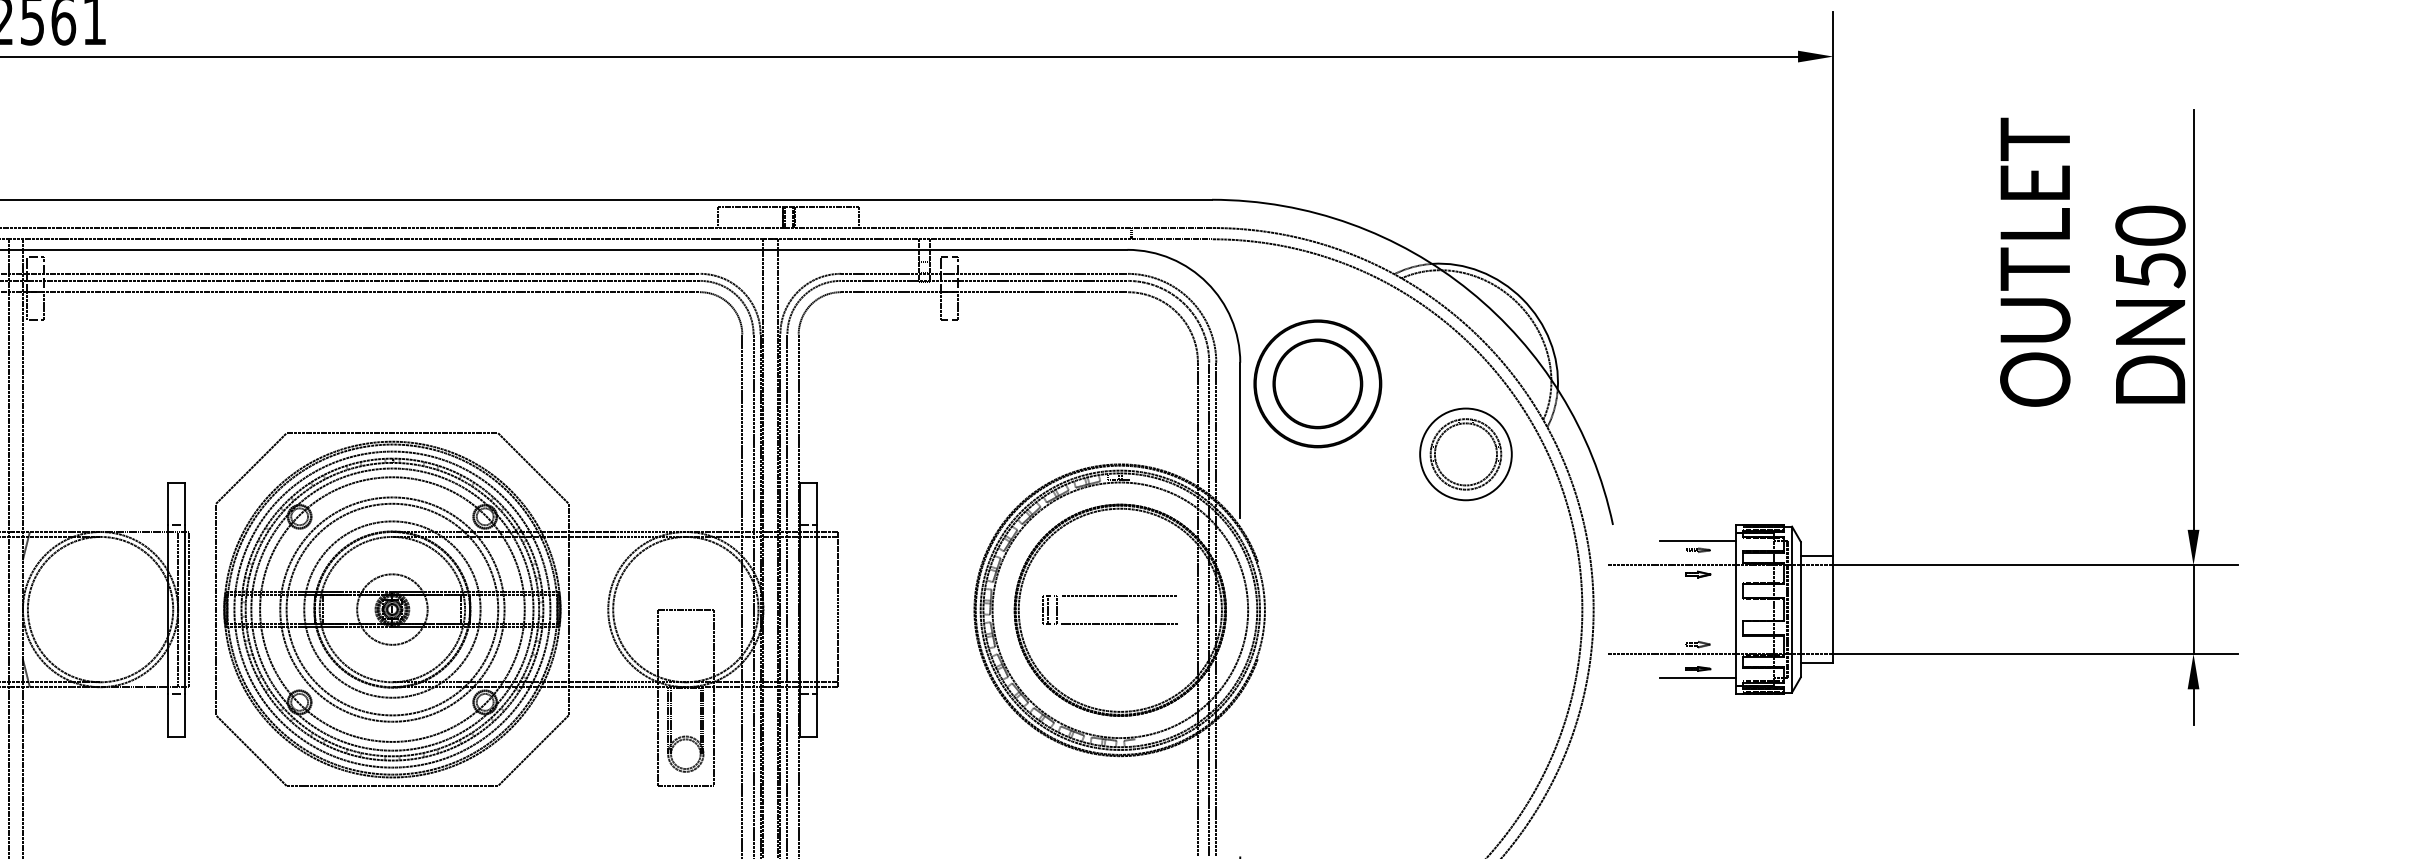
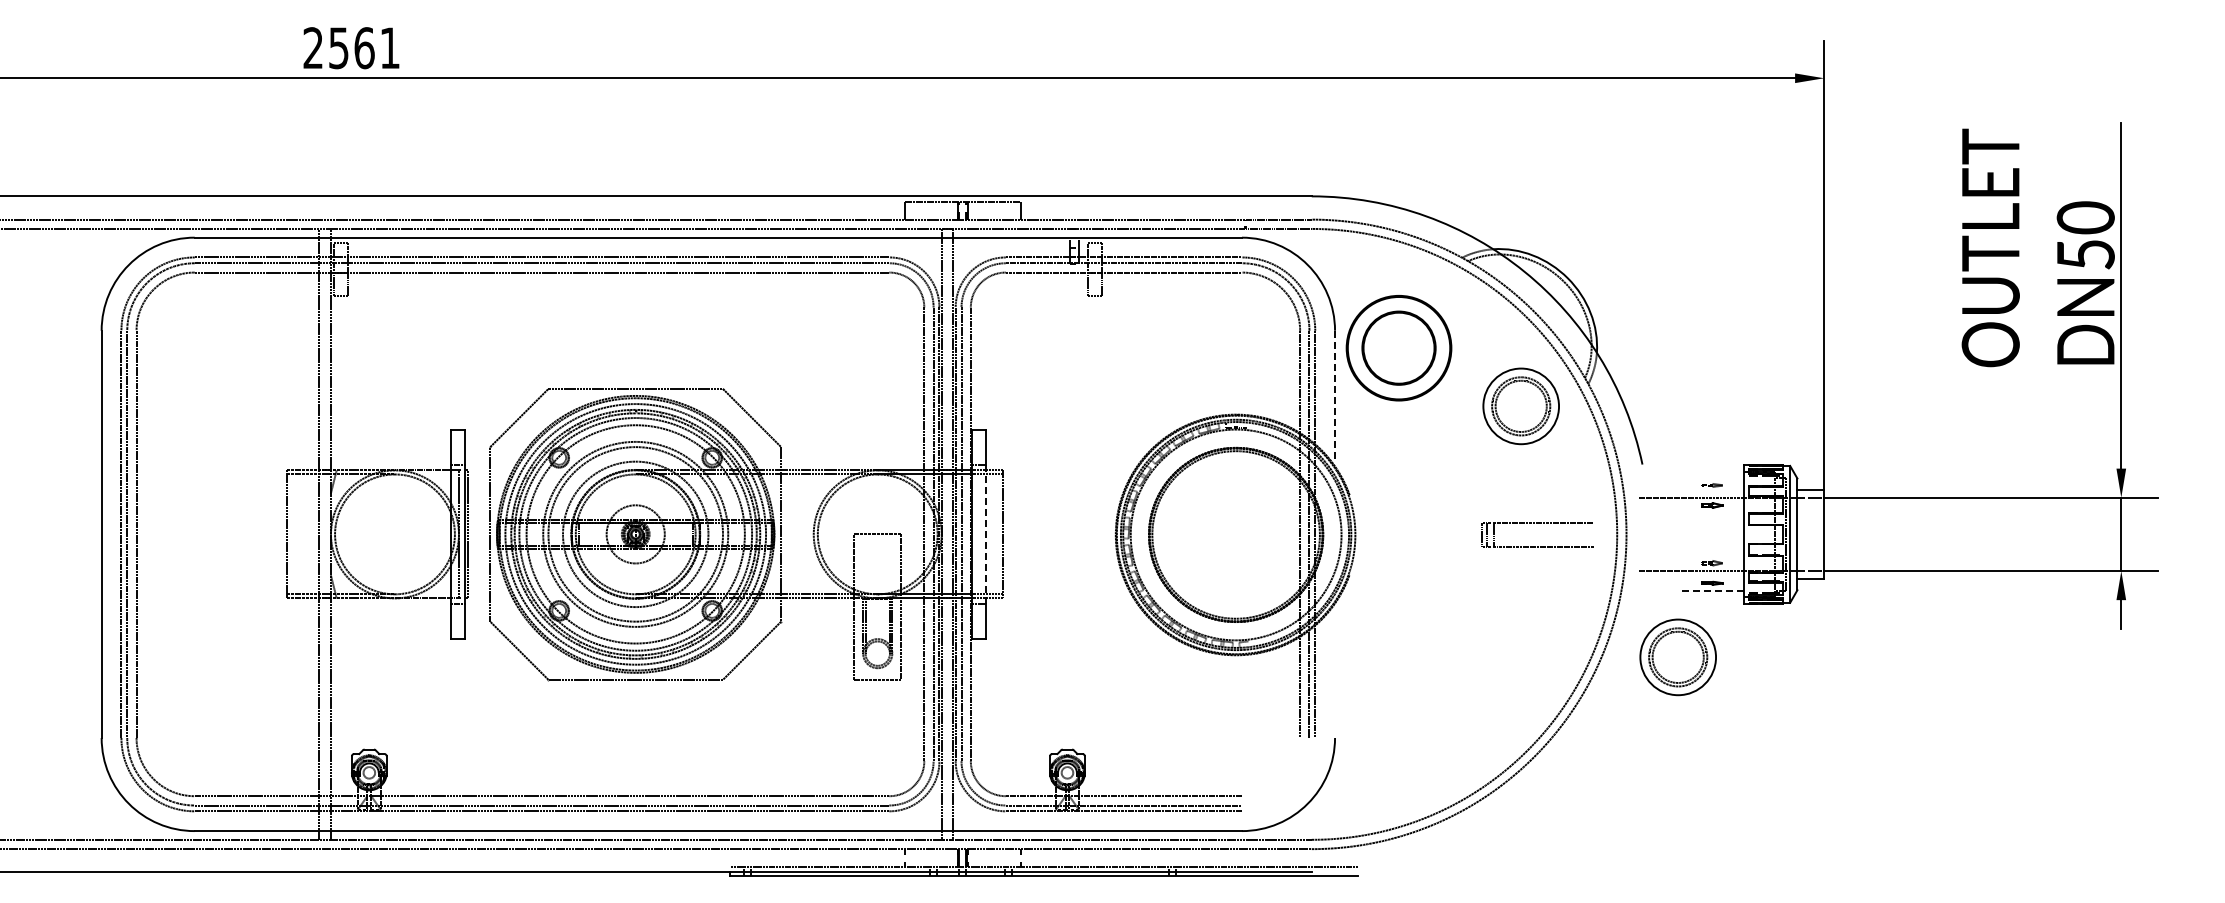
line: (1240, 439) -> (1335, 394), solid -> dashed
line: (1697, 540) -> (1712, 477), removed
part: (1109, 596) -> (1537, 523), moved
line: (816, 609) -> (985, 534), solid -> dashed
line: (1697, 677) -> (1712, 590), solid -> dashed
part: (1655, 758) -> (1677, 657), added

